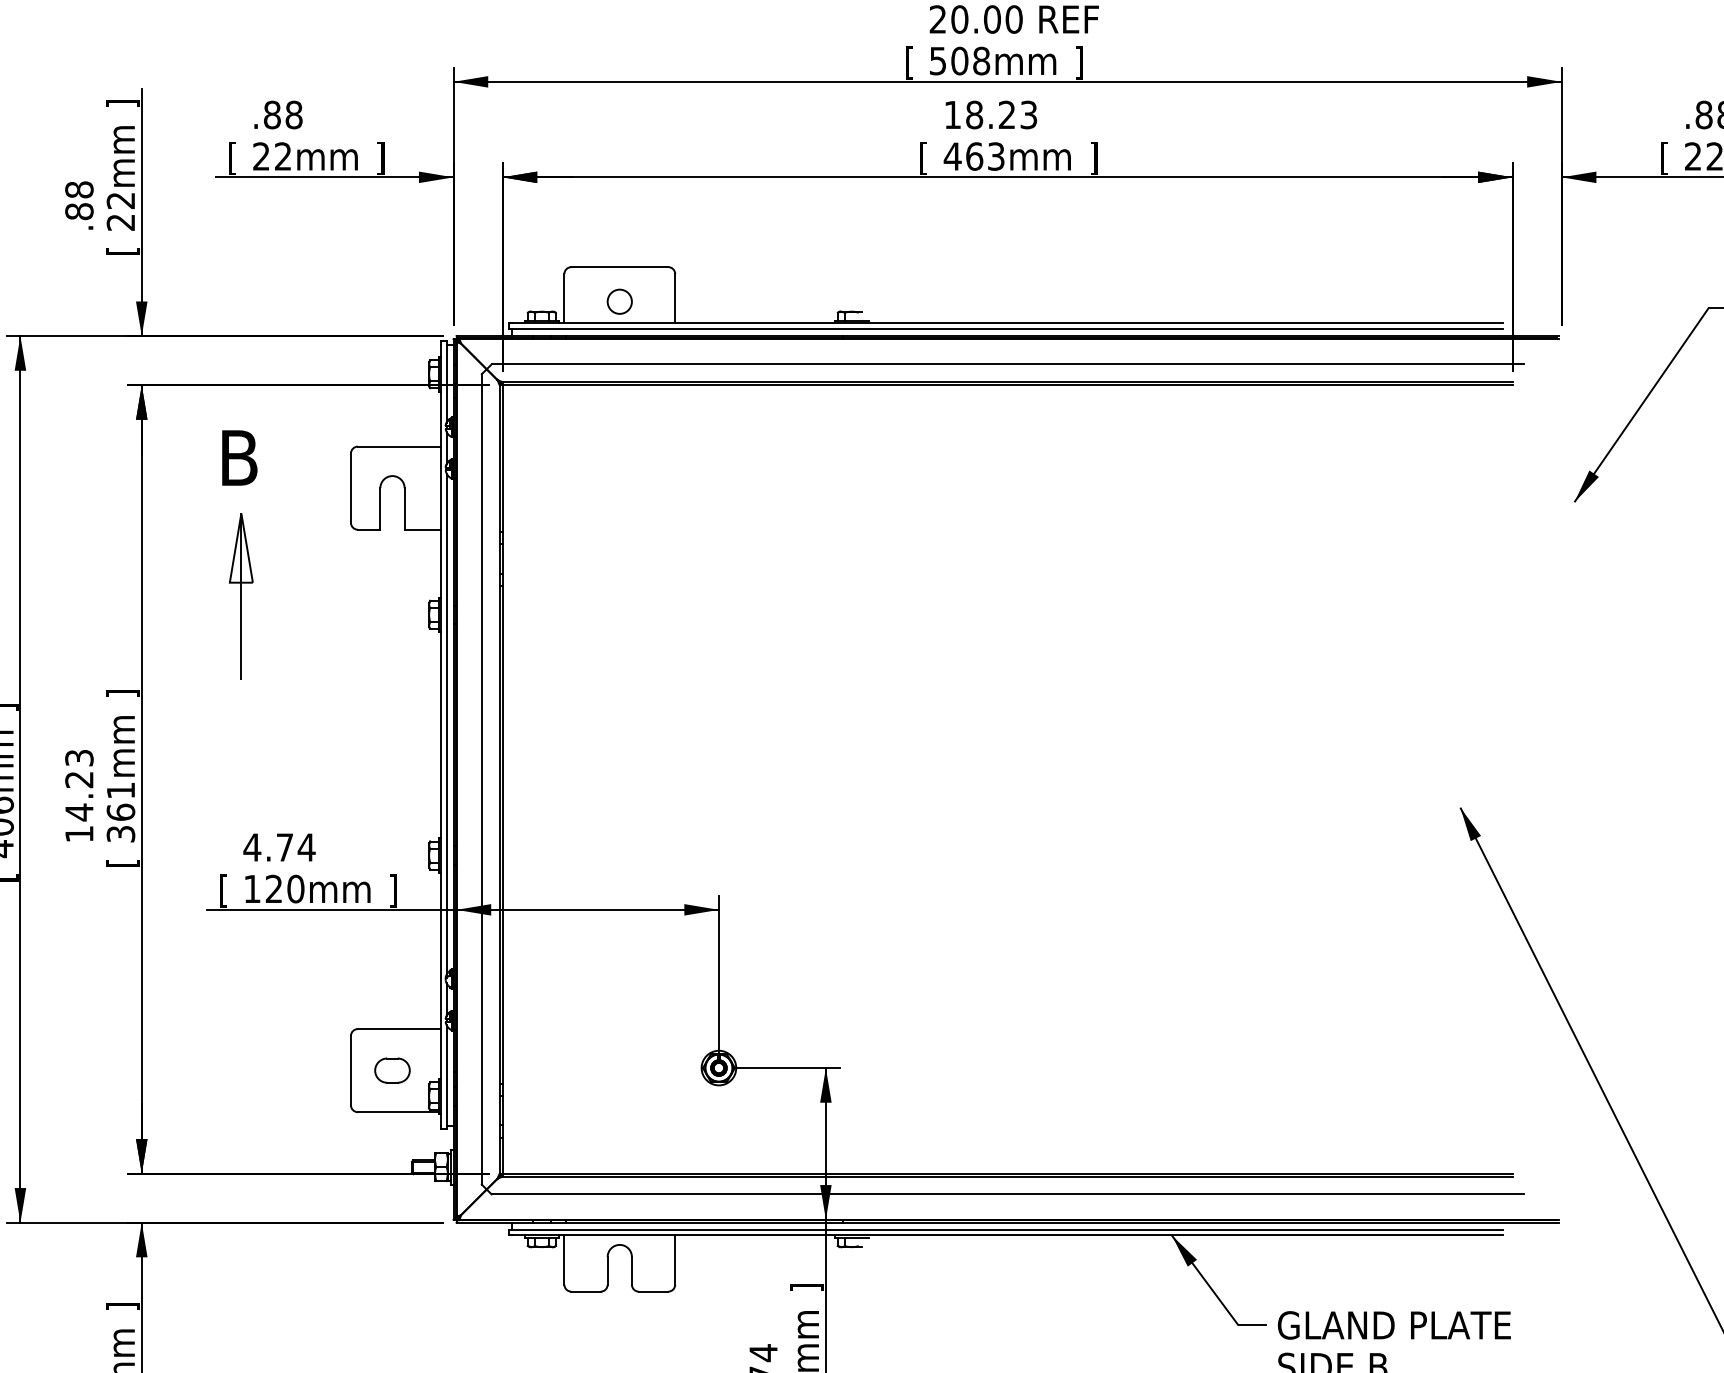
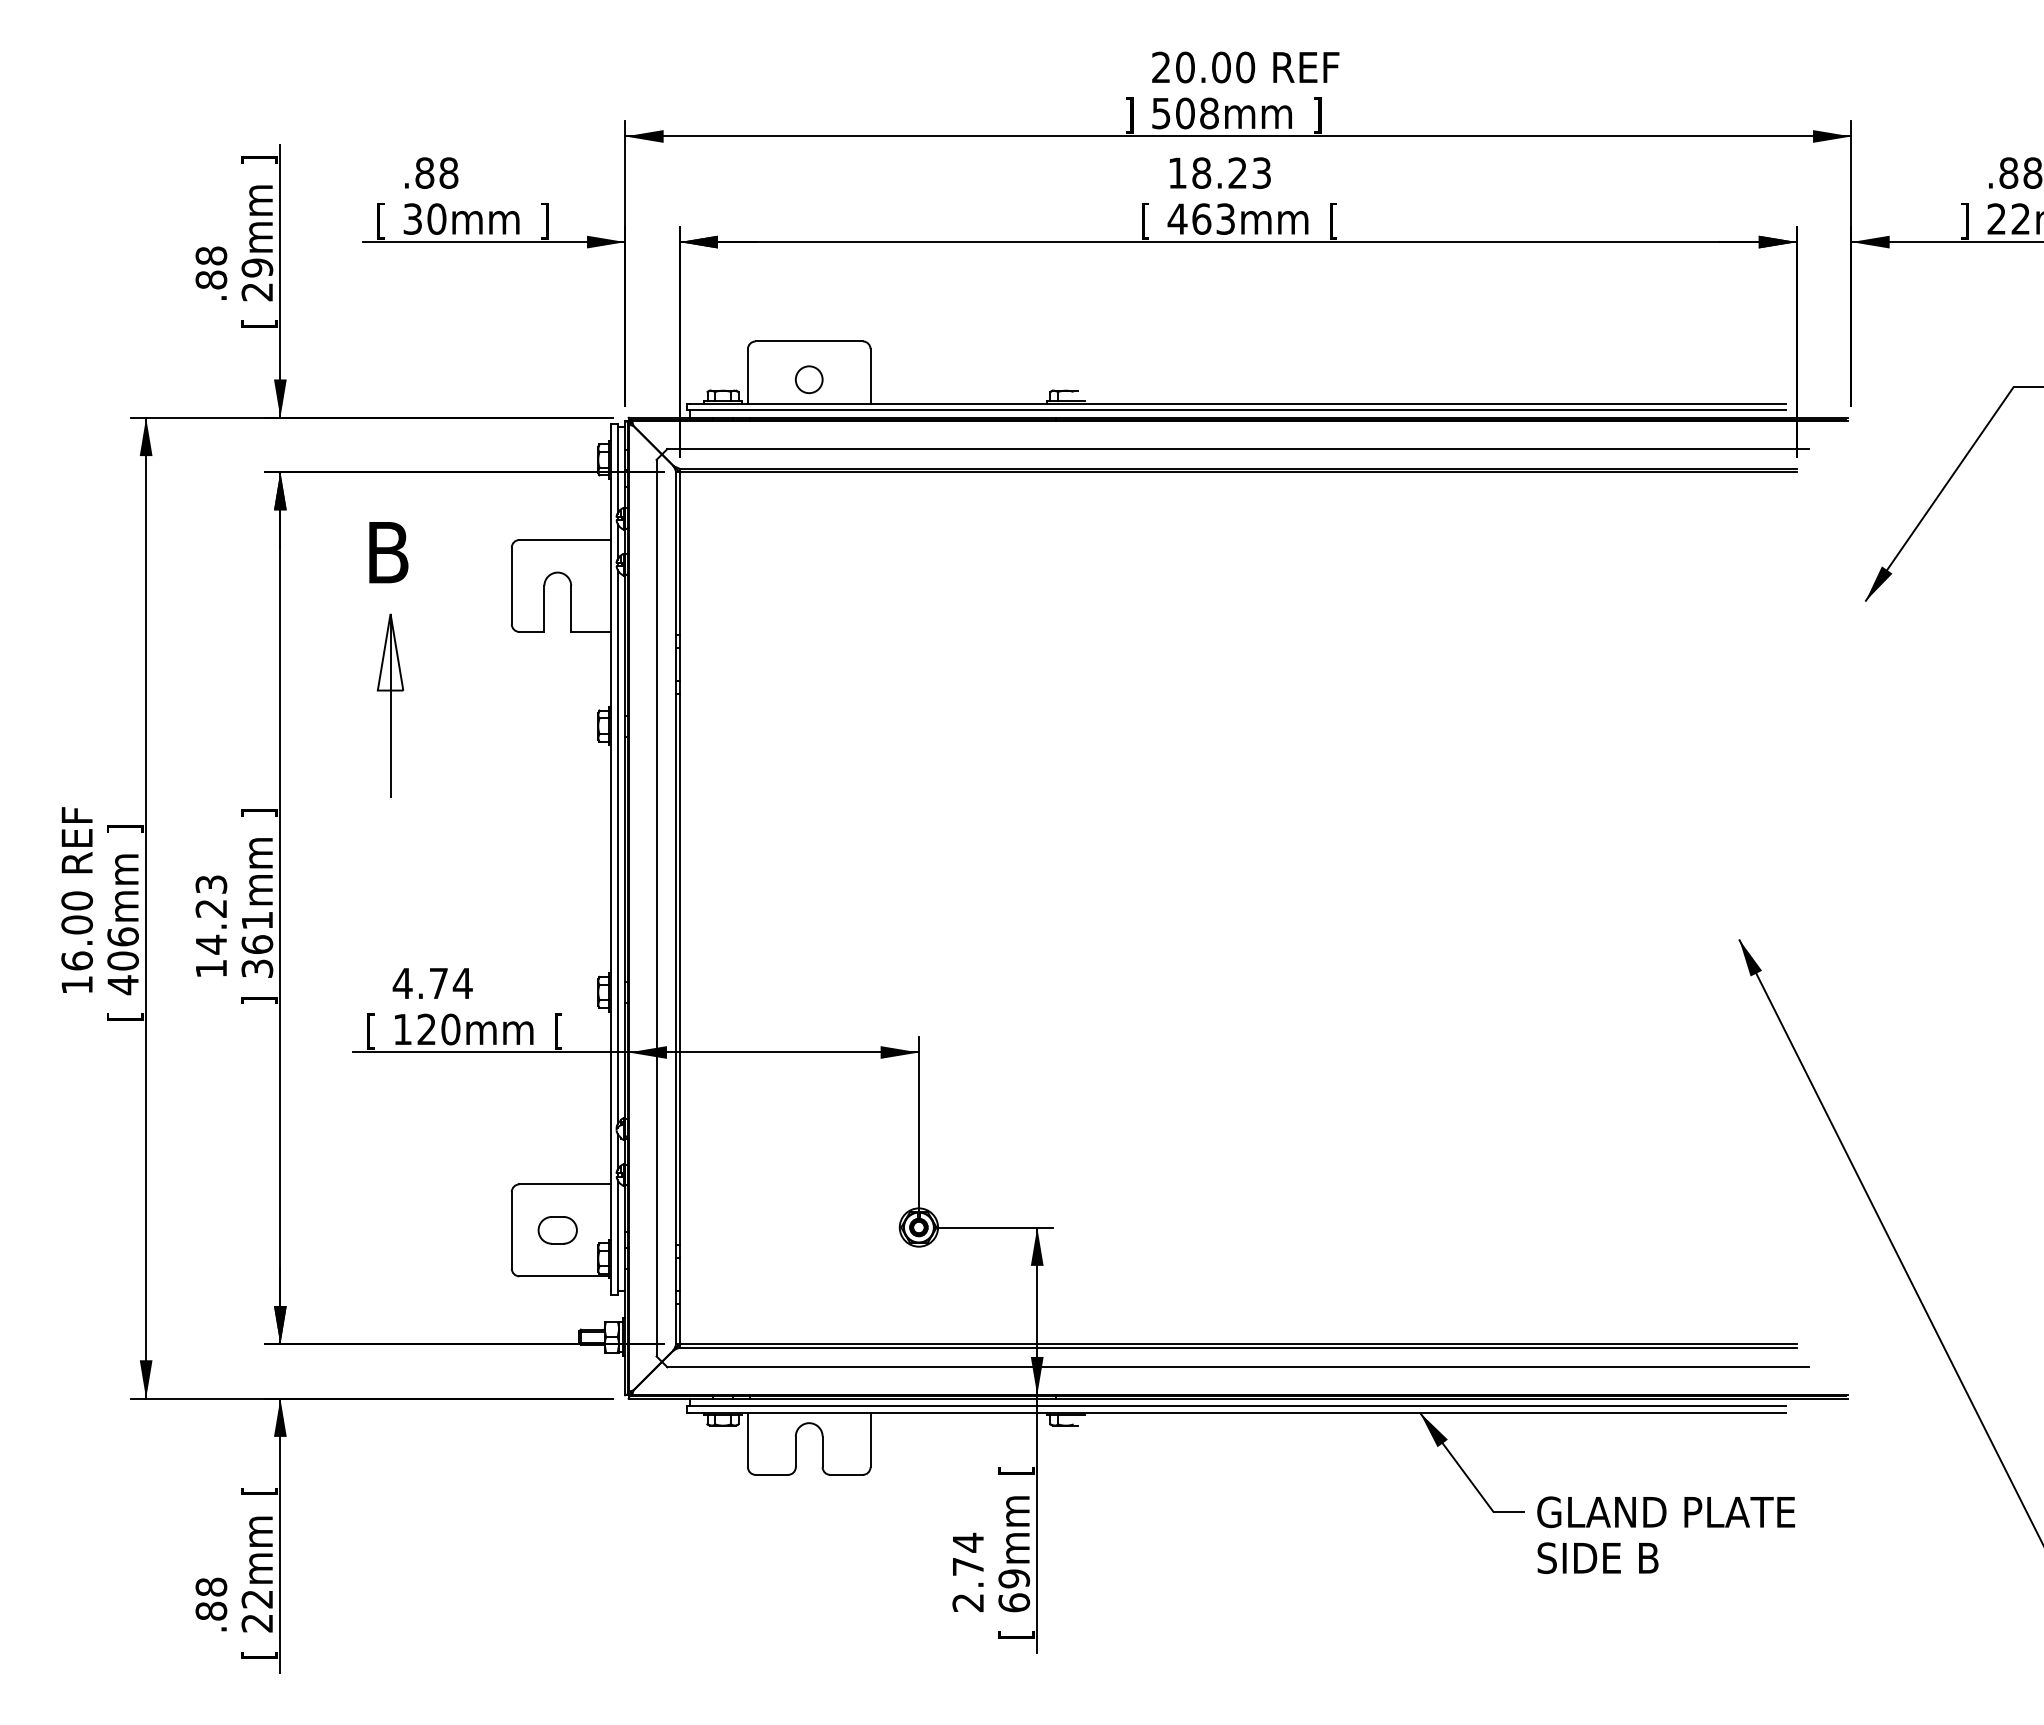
text: (909, 62) -> (1129, 115), [ -> ]
text: (272, 156) -> (424, 218), 22mm -> 30mm
text: (1664, 157) -> (1964, 220), [ -> ]
text: (1093, 158) -> (1333, 221), ] -> [
text: (121, 200) -> (257, 267), 22mm -> 29mm
text: (122, 862) -> (259, 1000), [ -> ]
text: (393, 890) -> (558, 1031), ] -> [
text: (807, 1287) -> (1016, 1470), ] -> [
text: (122, 1305) -> (259, 1490), ] -> [

